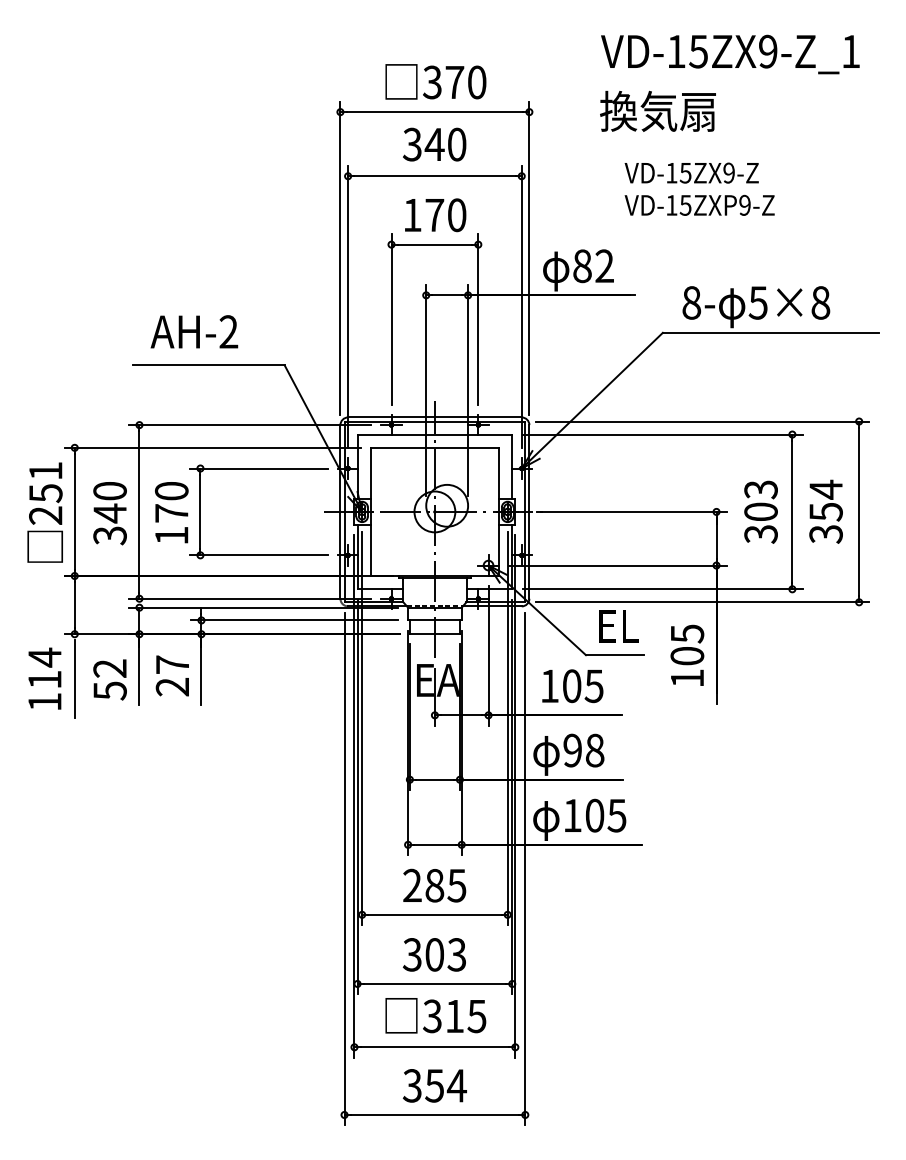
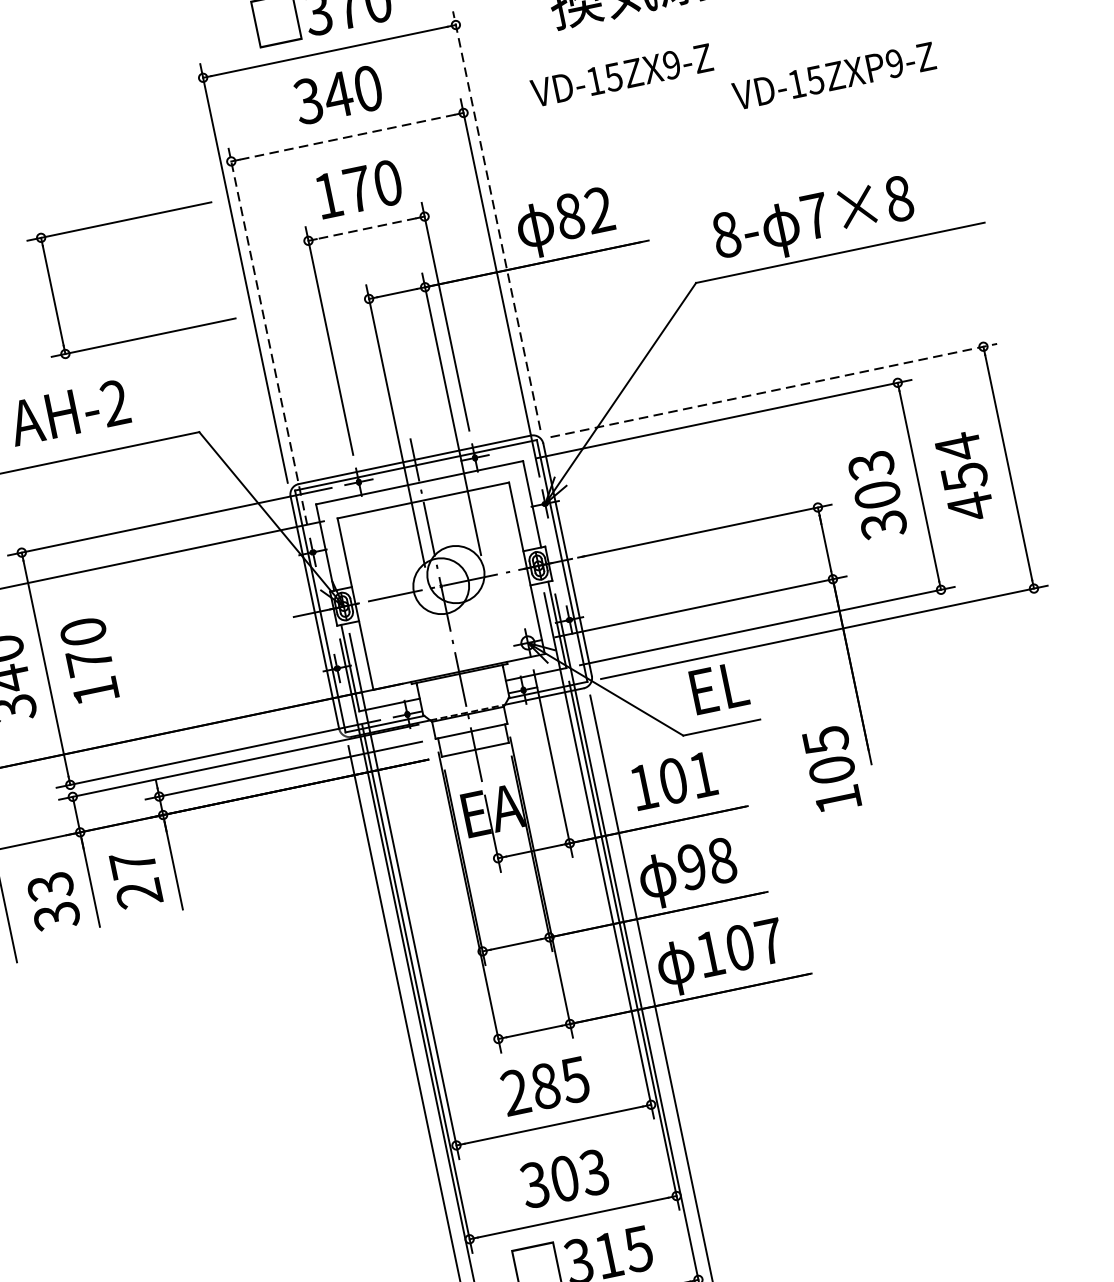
text: (691, 172) -> (621, 74), moved
line: (434, 176) -> (346, 137), solid -> dashed
text: (699, 204) -> (833, 75), moved
line: (434, 244) -> (365, 228), solid -> dashed
line: (529, 257) -> (496, 219), solid -> dashed
text: (757, 302) -> (814, 215), 5×8 -> 7×8
line: (348, 306) -> (268, 335), solid -> dashed
line: (702, 421) -> (773, 390), solid -> dashed
part: (258, 469) -> (119, 222), moved
text: (825, 534) -> (970, 507), 354 -> 454
text: (687, 654) -> (831, 767), moved
text: (109, 679) -> (52, 901), 52 -> 33
text: (593, 686) -> (702, 775), 105 -> 101
text: (616, 815) -> (768, 941), 105 -> 107

